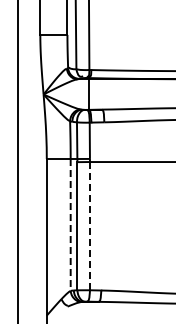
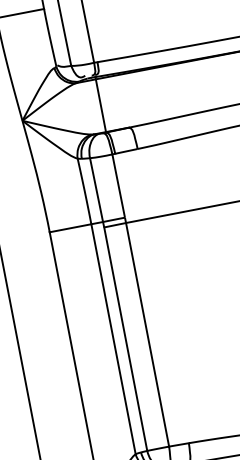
line: (70, 224) -> (113, 338), dashed -> solid
line: (89, 226) -> (146, 335), dashed -> solid

